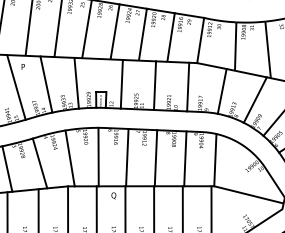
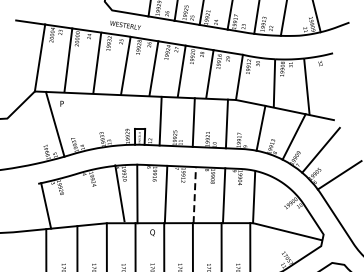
line: (76, 82) -> (115, 119), removed
line: (46, 84) -> (85, 121), removed
line: (155, 157) -> (194, 194), solid -> dashed
line: (69, 158) -> (119, 193), moved
line: (39, 163) -> (78, 200), removed

